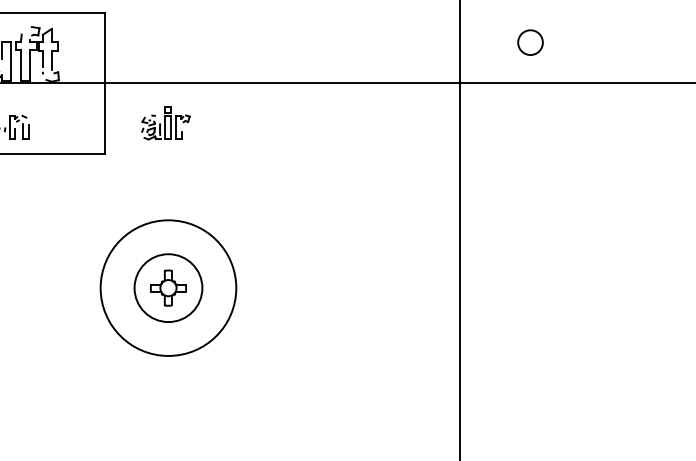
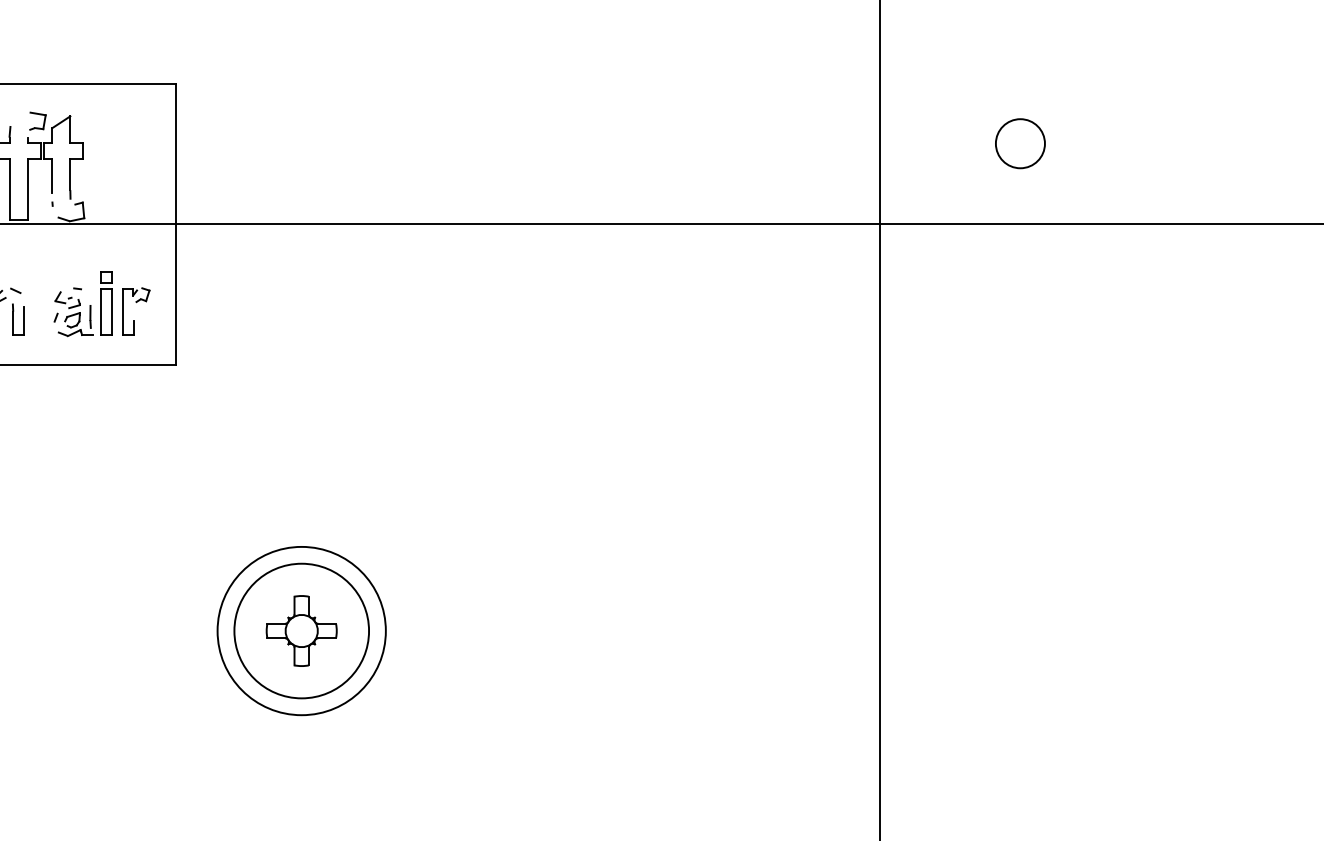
part: (165, 123) -> (101, 304), moved
circle: (168, 287) -> (301, 629), size x0.62

